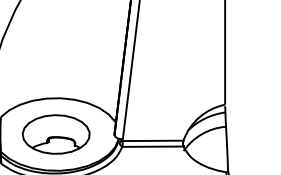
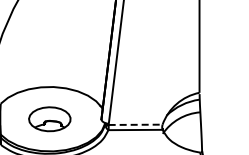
part: (55, 134) -> (49, 119), size x0.7
line: (152, 140) -> (135, 124), solid -> dashed

